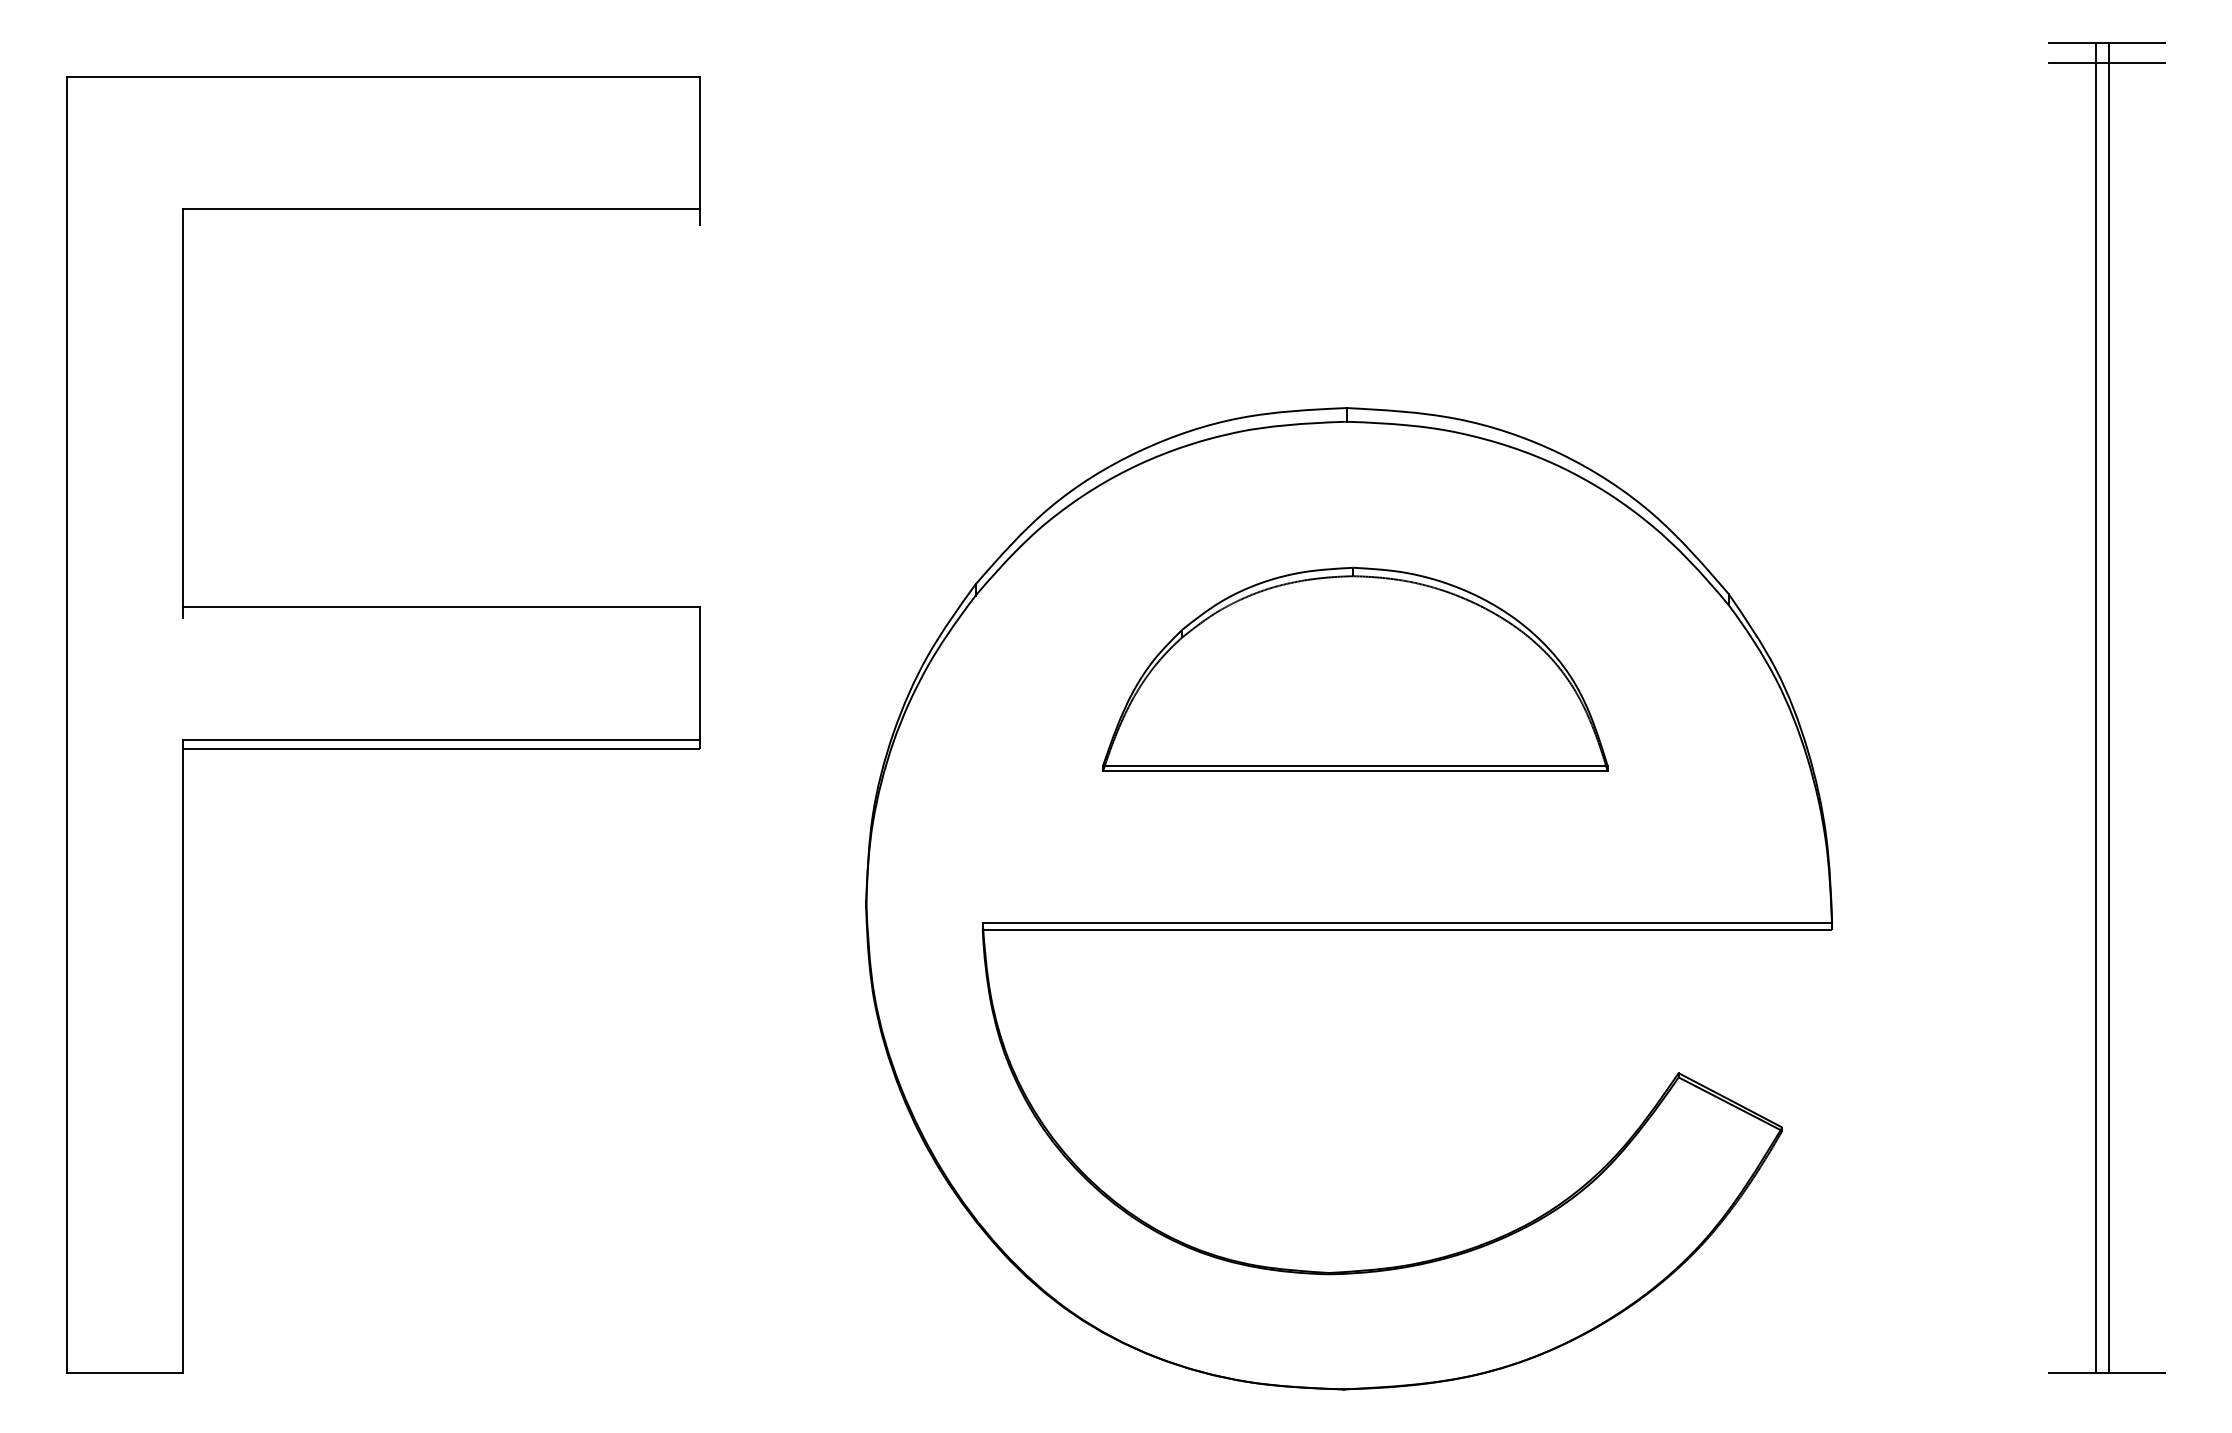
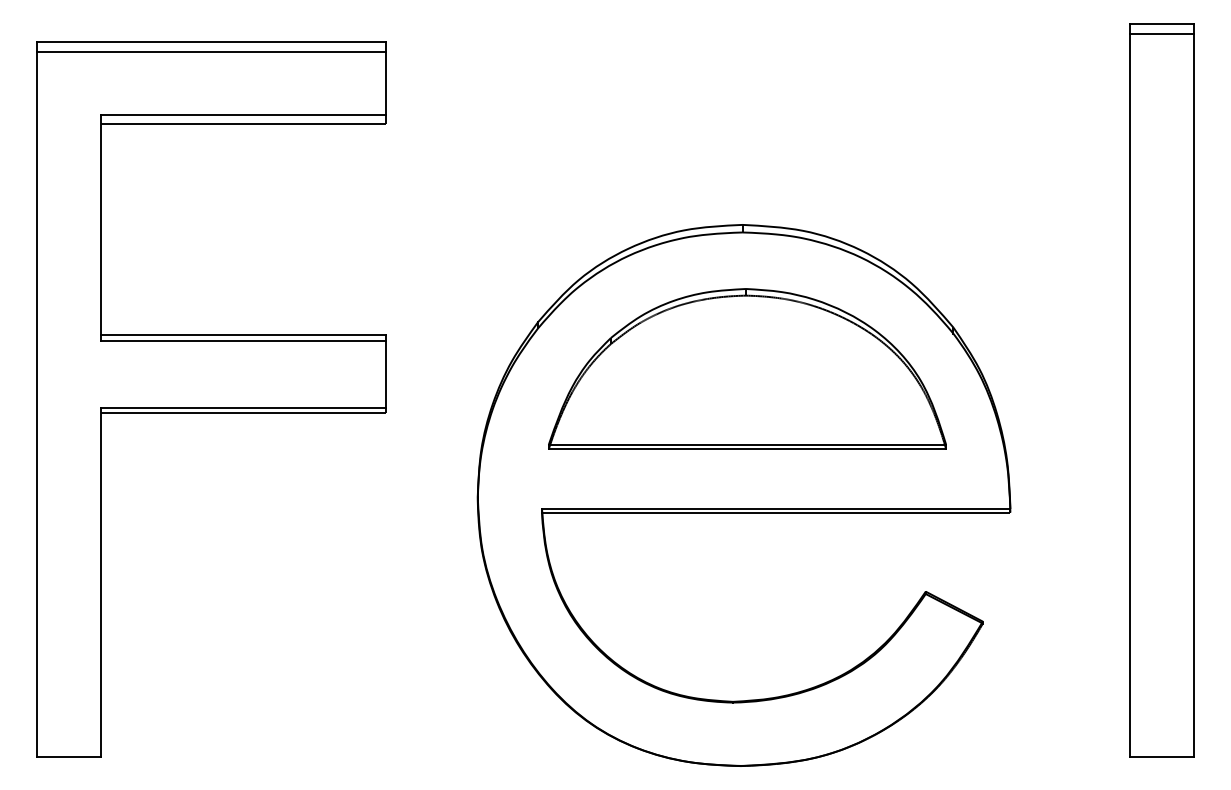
line: (381, 95) -> (210, 52), added
line: (441, 225) -> (243, 124), added
line: (441, 617) -> (243, 340), added
part: (1355, 668) -> (747, 368), size x1.43
line: (2097, 706) -> (1194, 389), moved
line: (2107, 706) -> (1129, 389), moved

